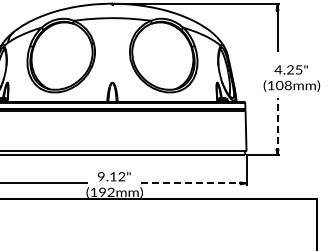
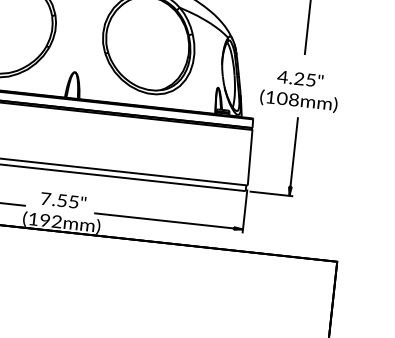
text: (291, 78) -> (299, 90), moved
line: (277, 126) -> (293, 156), dashed -> solid
text: (111, 176) -> (59, 200), 9.12" -> 7.55"
line: (192, 183) -> (169, 221), dashed -> solid

